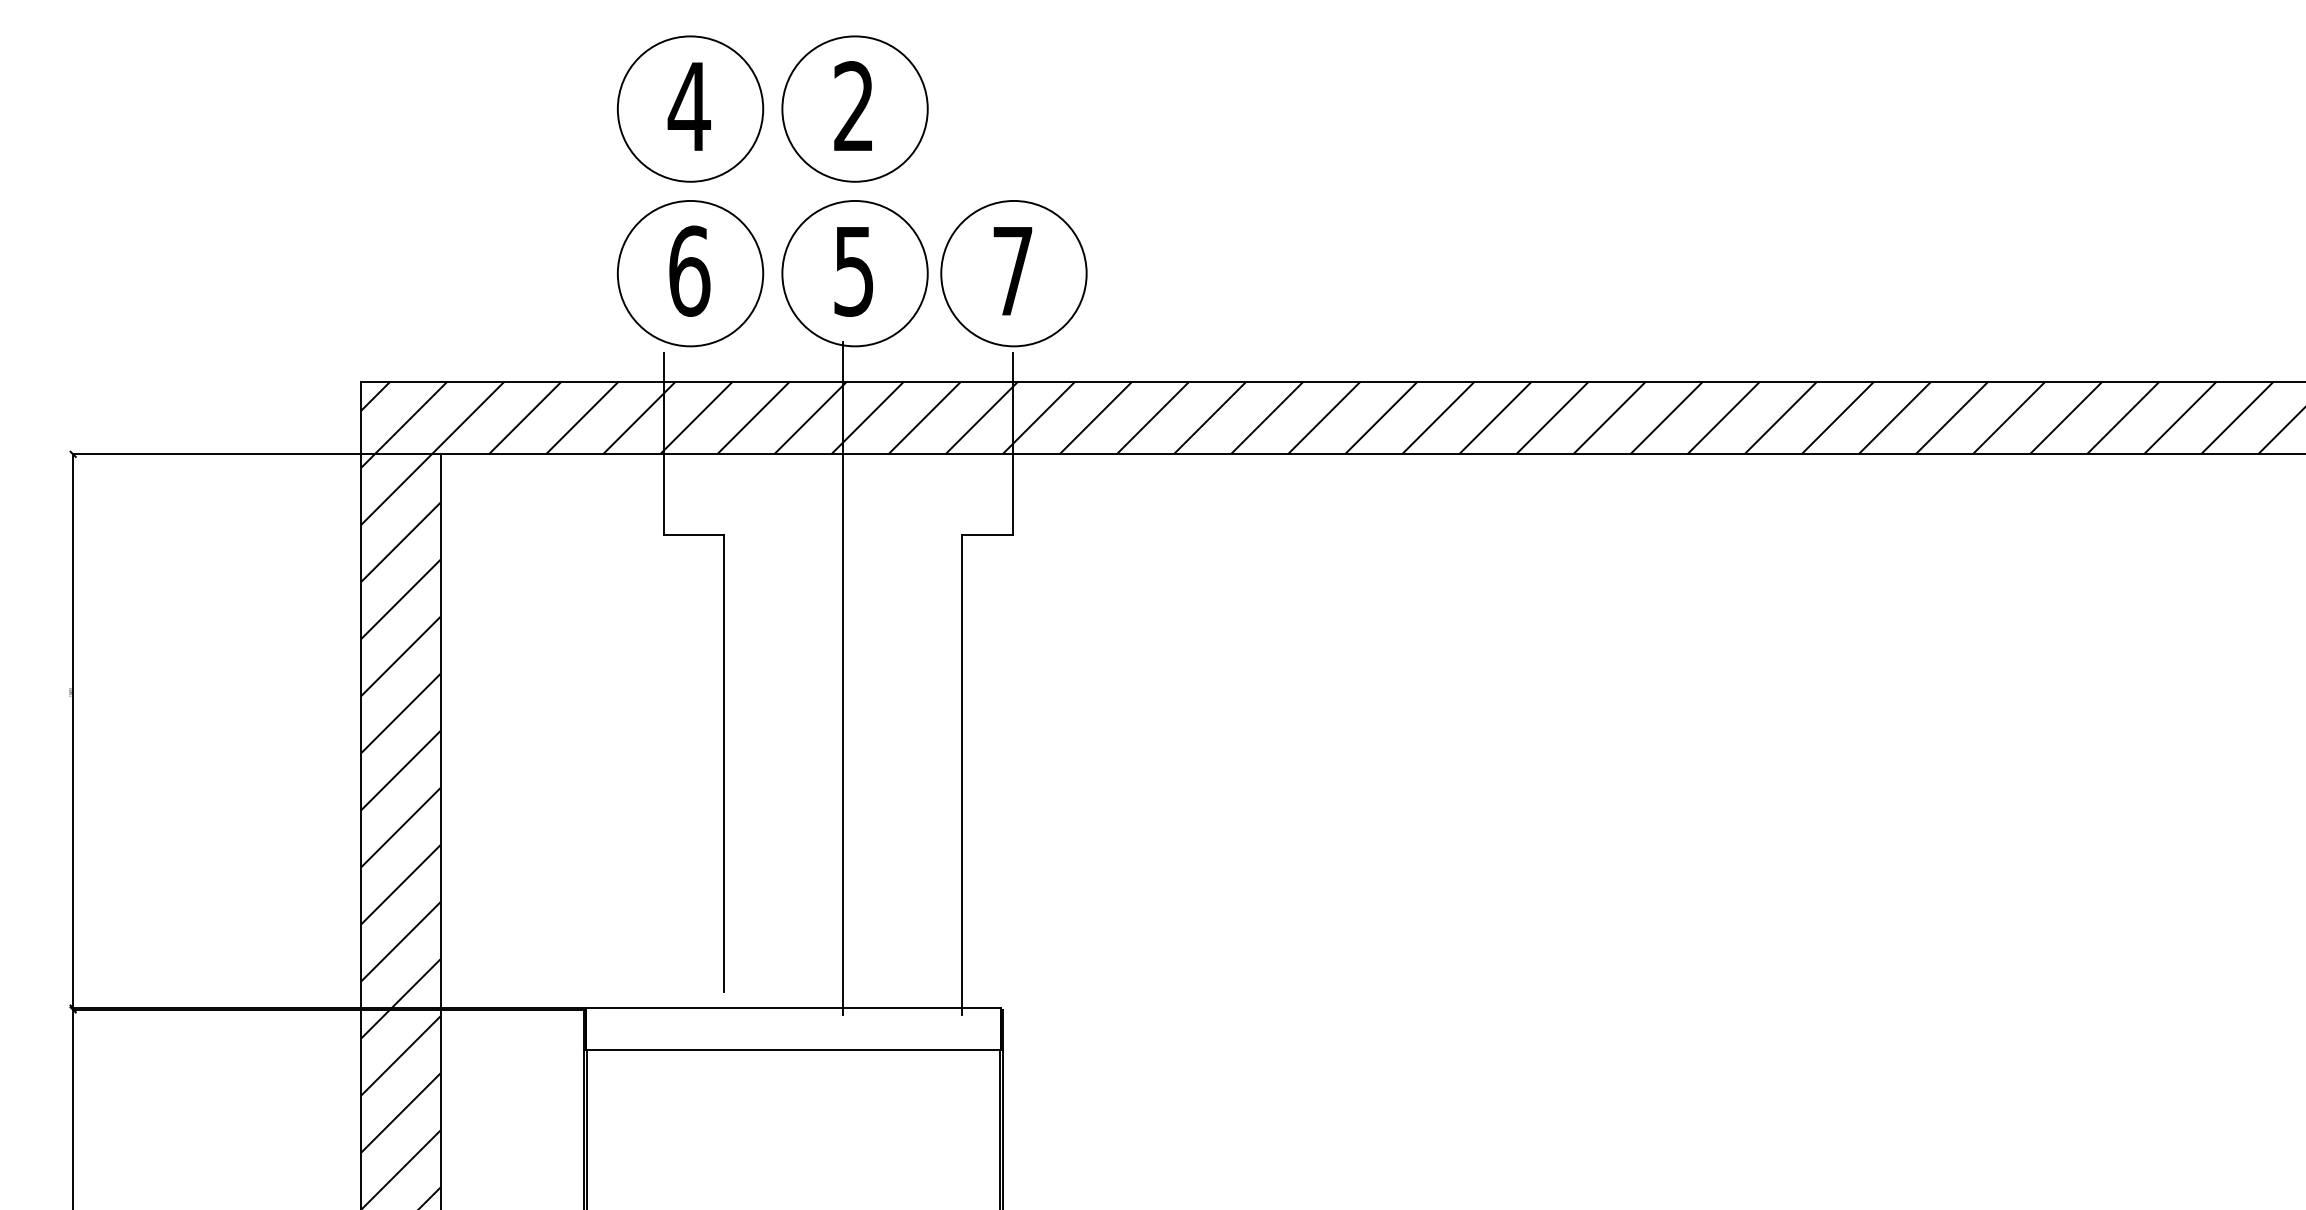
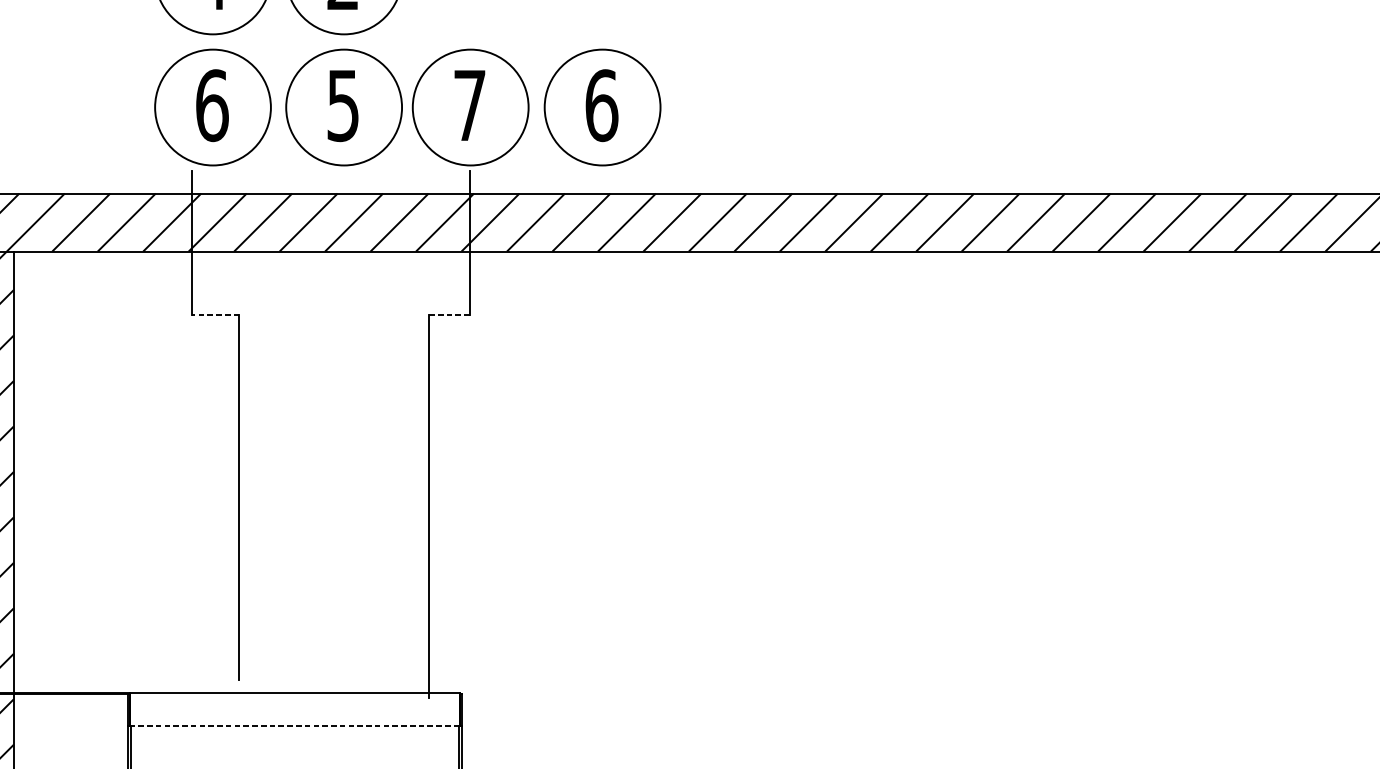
part: (1179, 273) -> (602, 107), added
line: (693, 534) -> (215, 315), solid -> dashed
line: (987, 534) -> (449, 315), solid -> dashed
line: (842, 678) -> (334, 430), removed
line: (792, 1049) -> (294, 725), solid -> dashed

